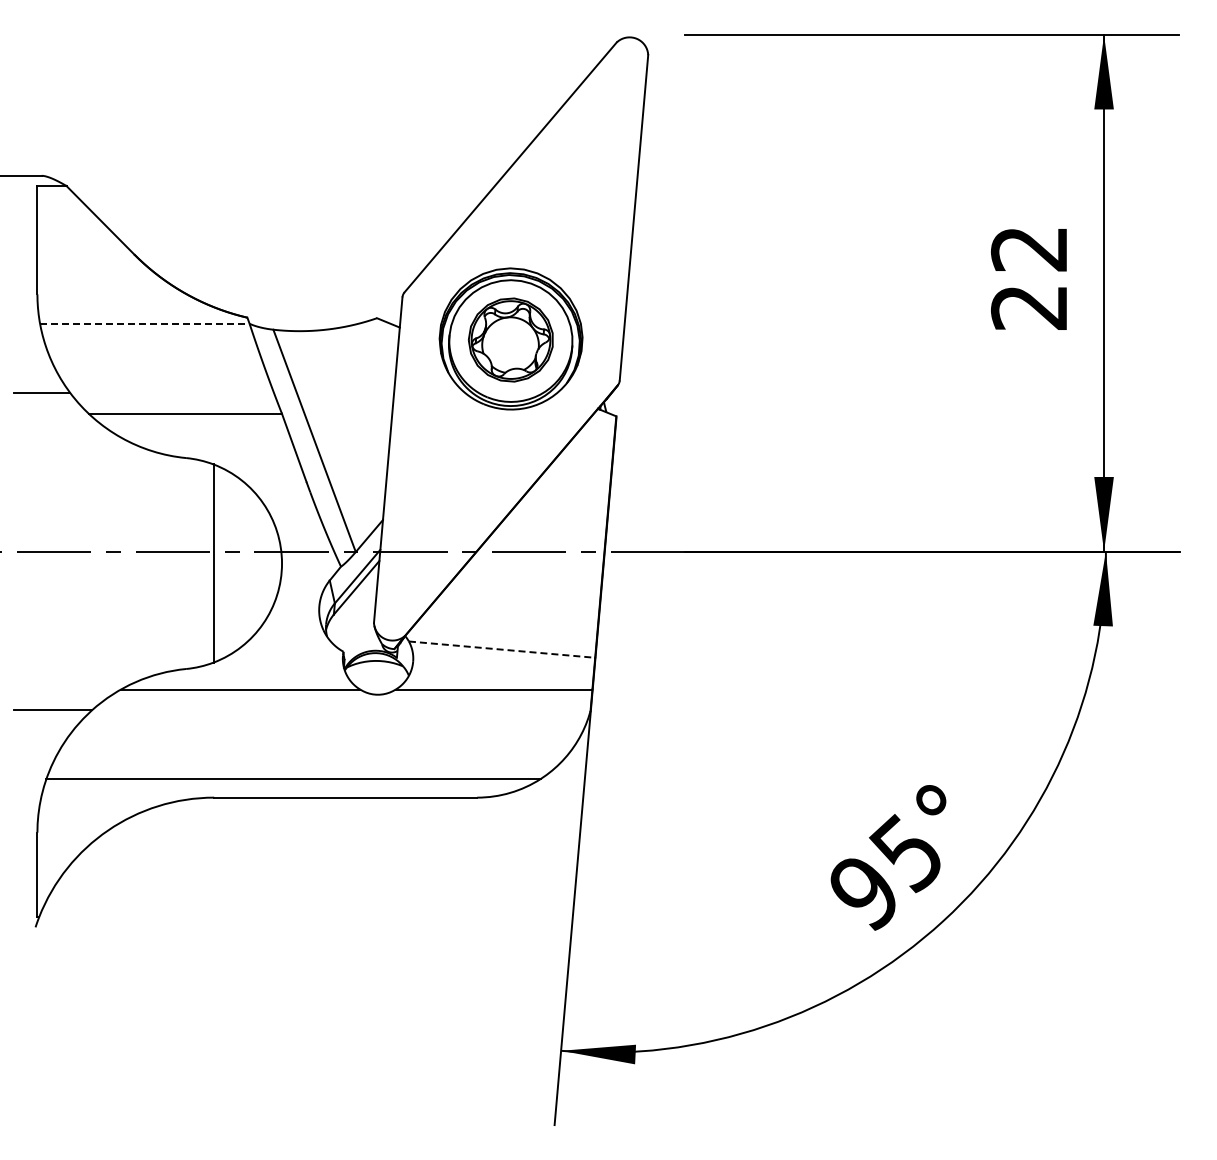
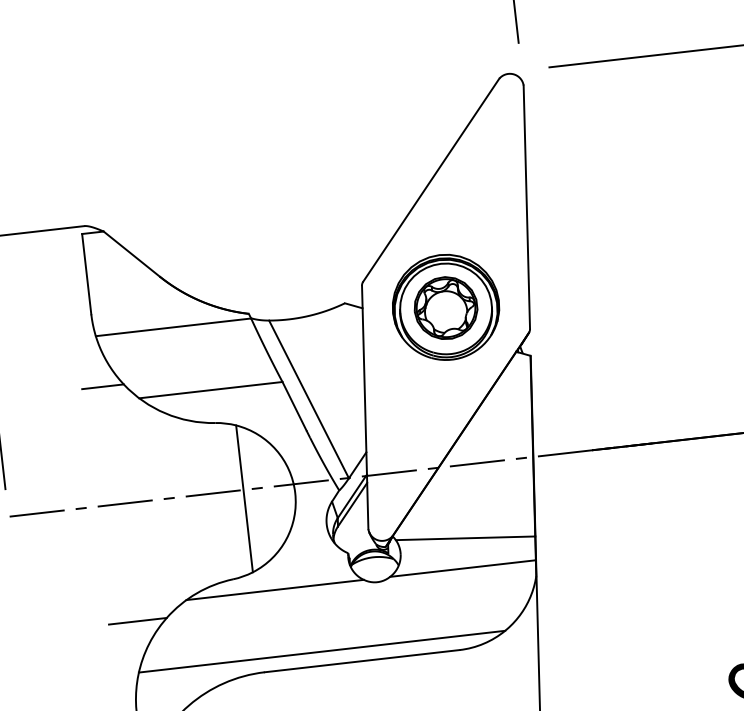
line: (144, 324) -> (173, 327), dashed -> solid
line: (502, 649) -> (465, 538), dashed -> solid

